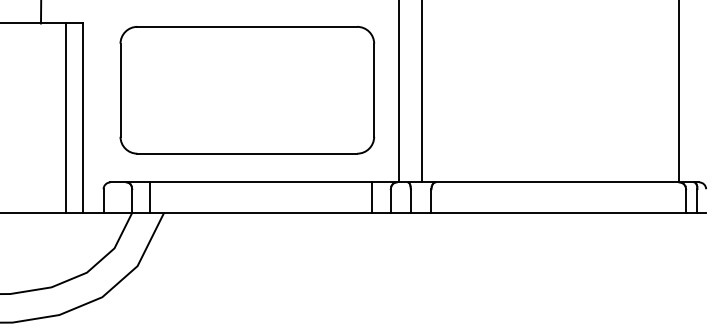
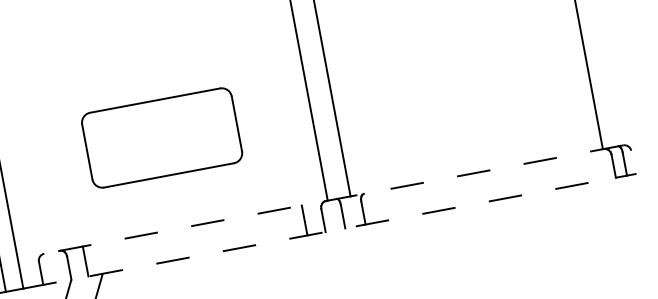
part: (247, 90) -> (162, 138), size x0.6
line: (404, 182) -> (333, 199), solid -> dashed
line: (384, 212) -> (319, 232), solid -> dashed

